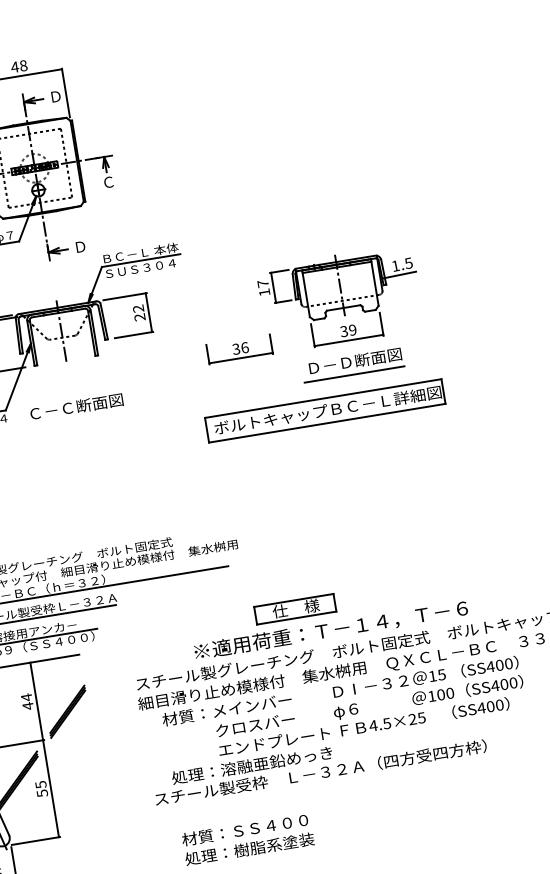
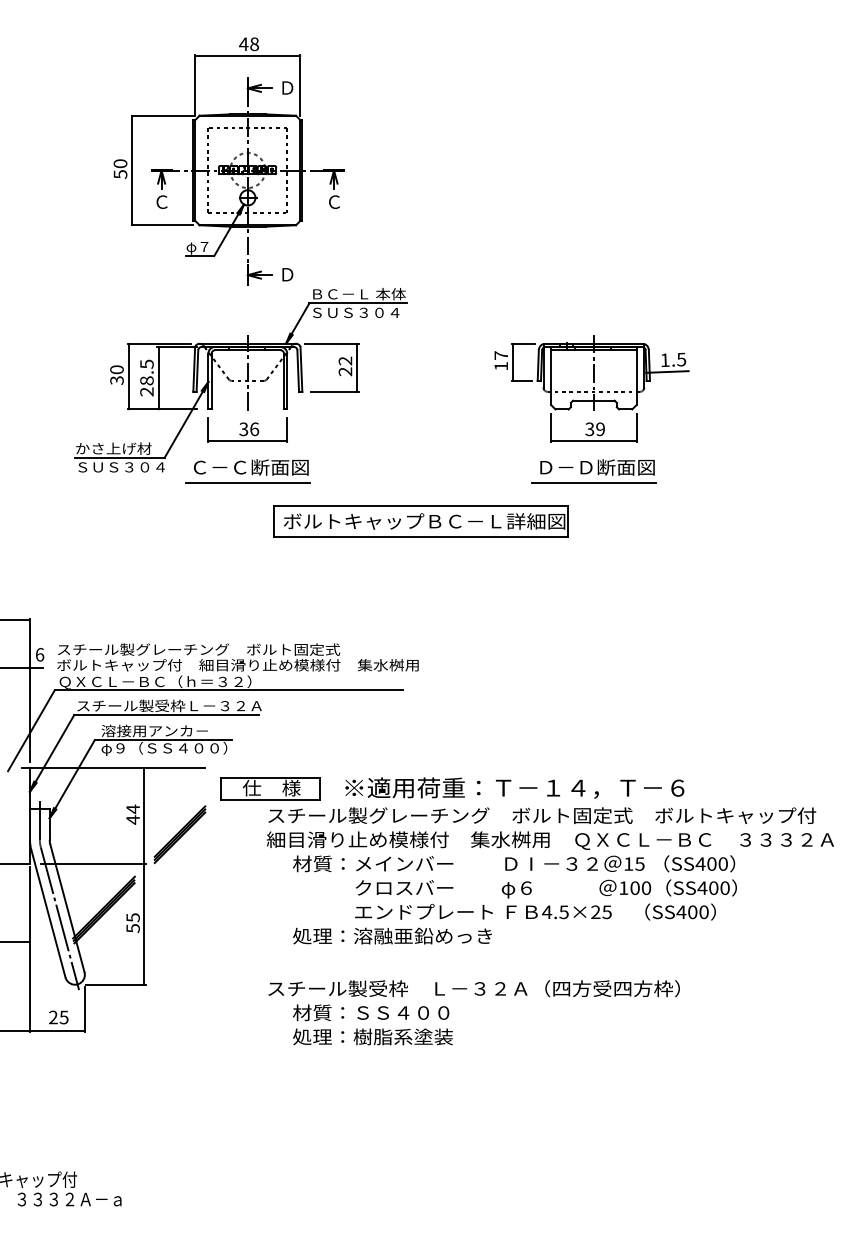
part: (239, 348) -> (247, 429), moved
part: (324, 410) -> (420, 521), moved
line: (75, 420) -> (247, 483), added
part: (295, 609) -> (270, 788), moved
text: (320, 772) -> (473, 988), moved

